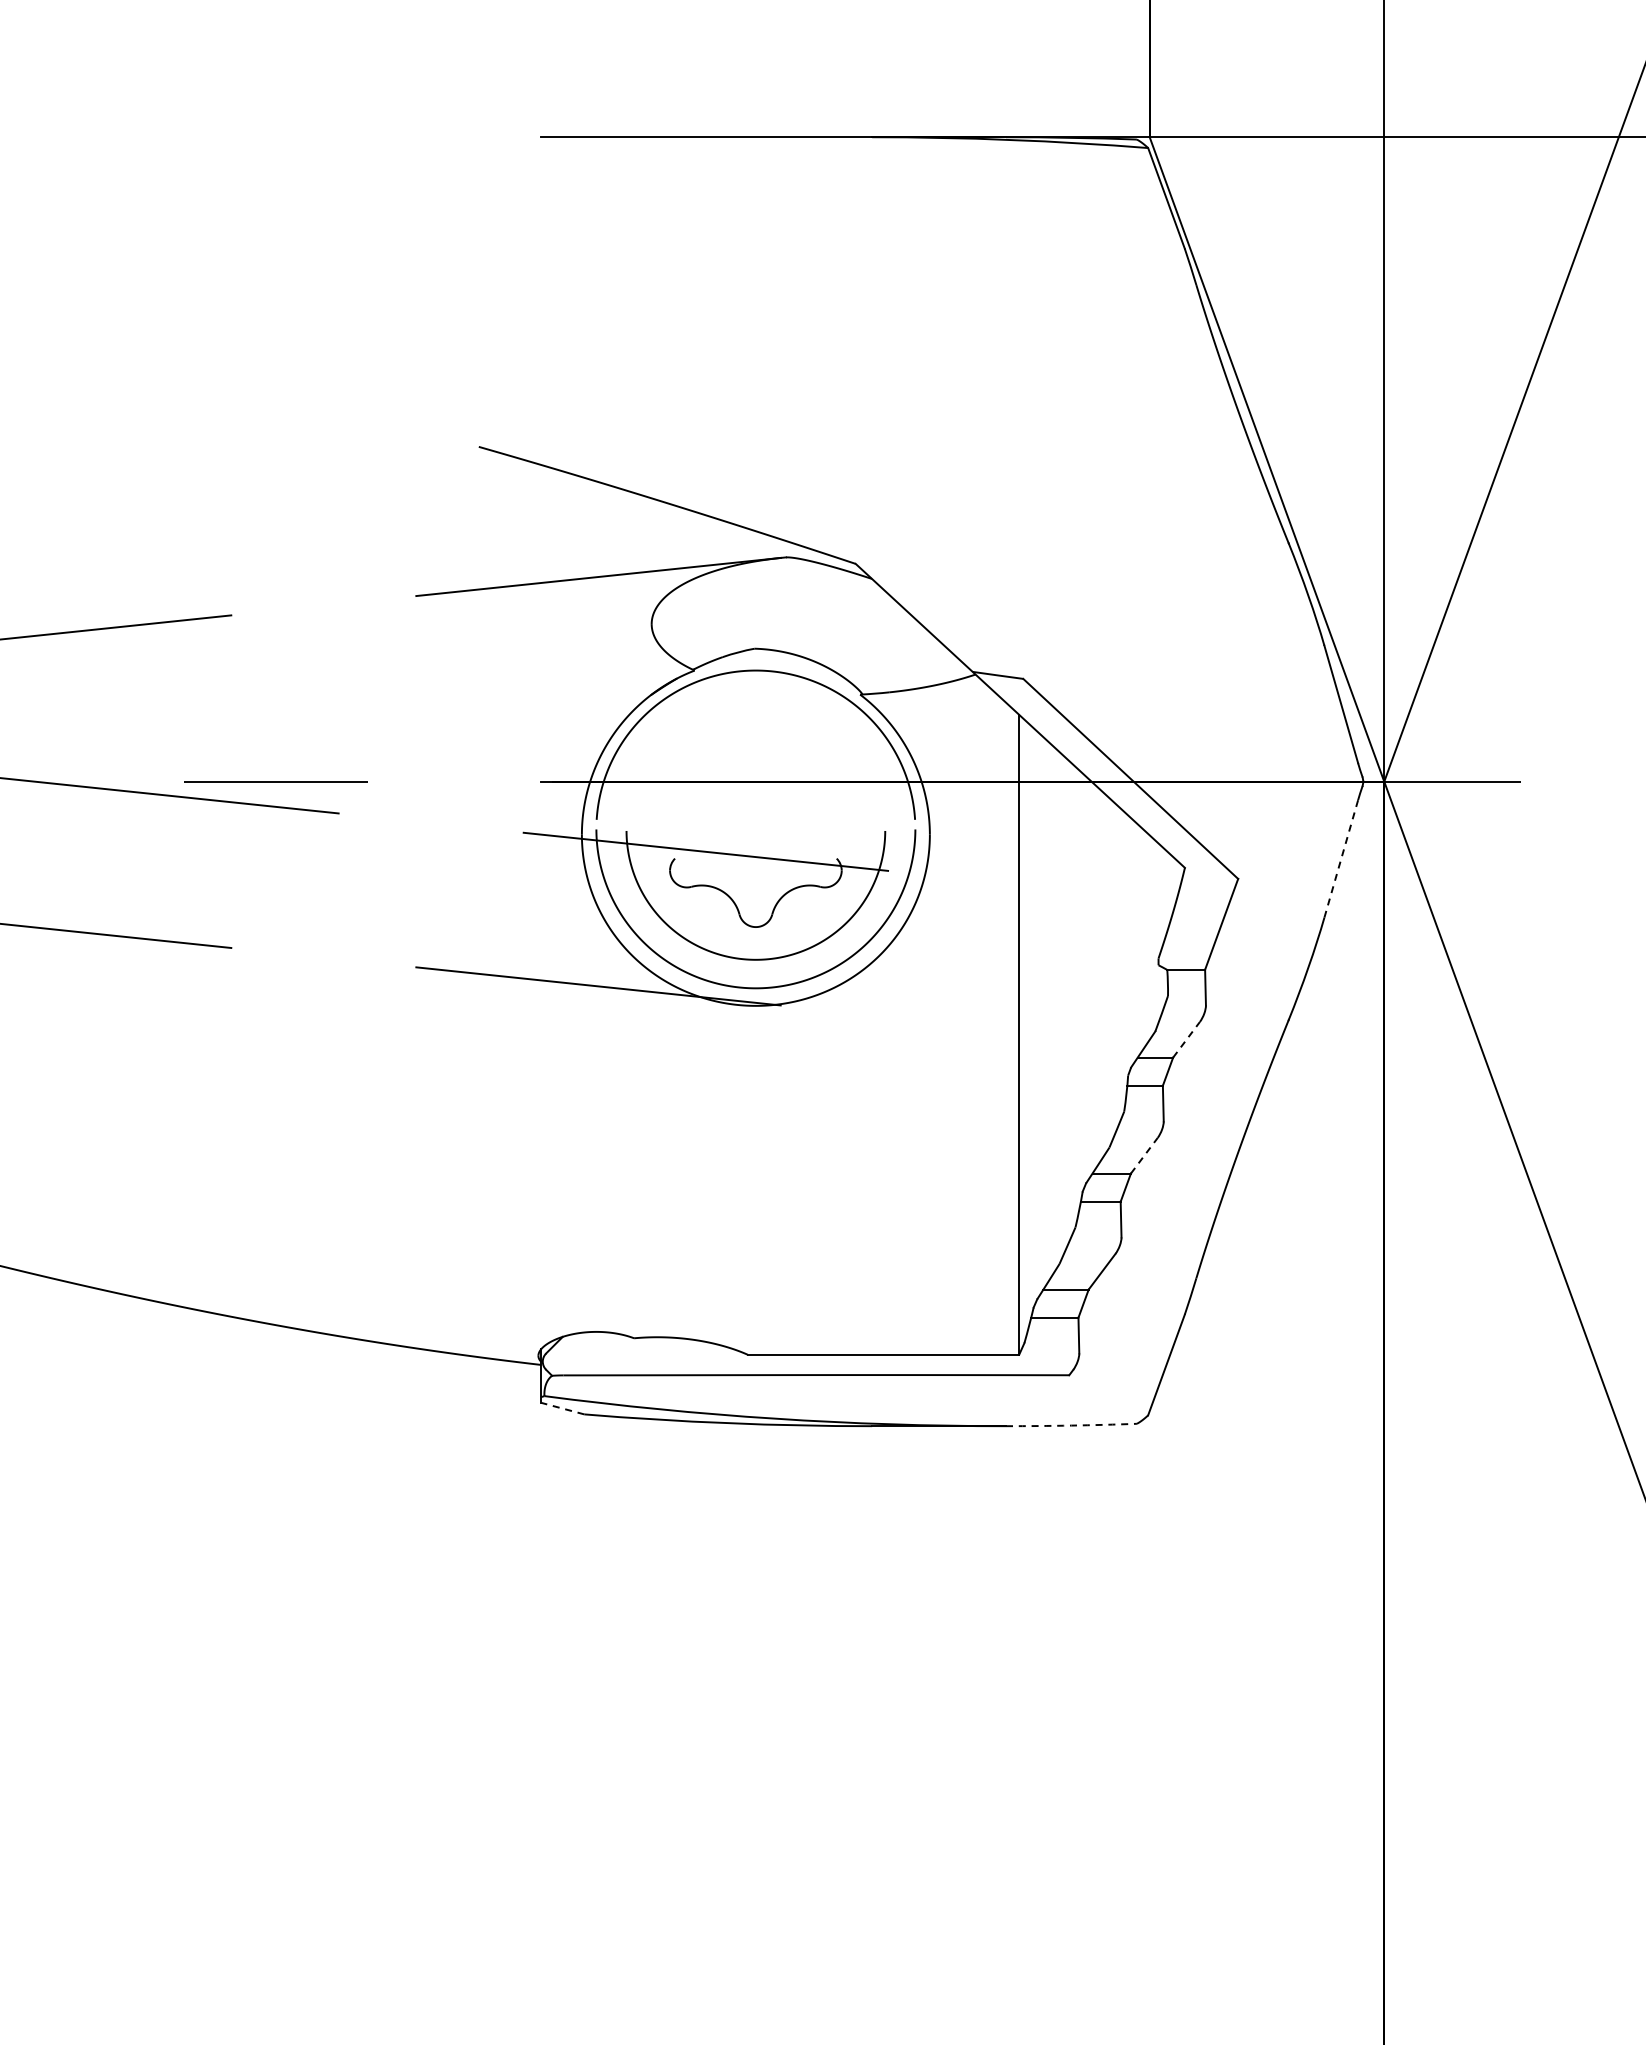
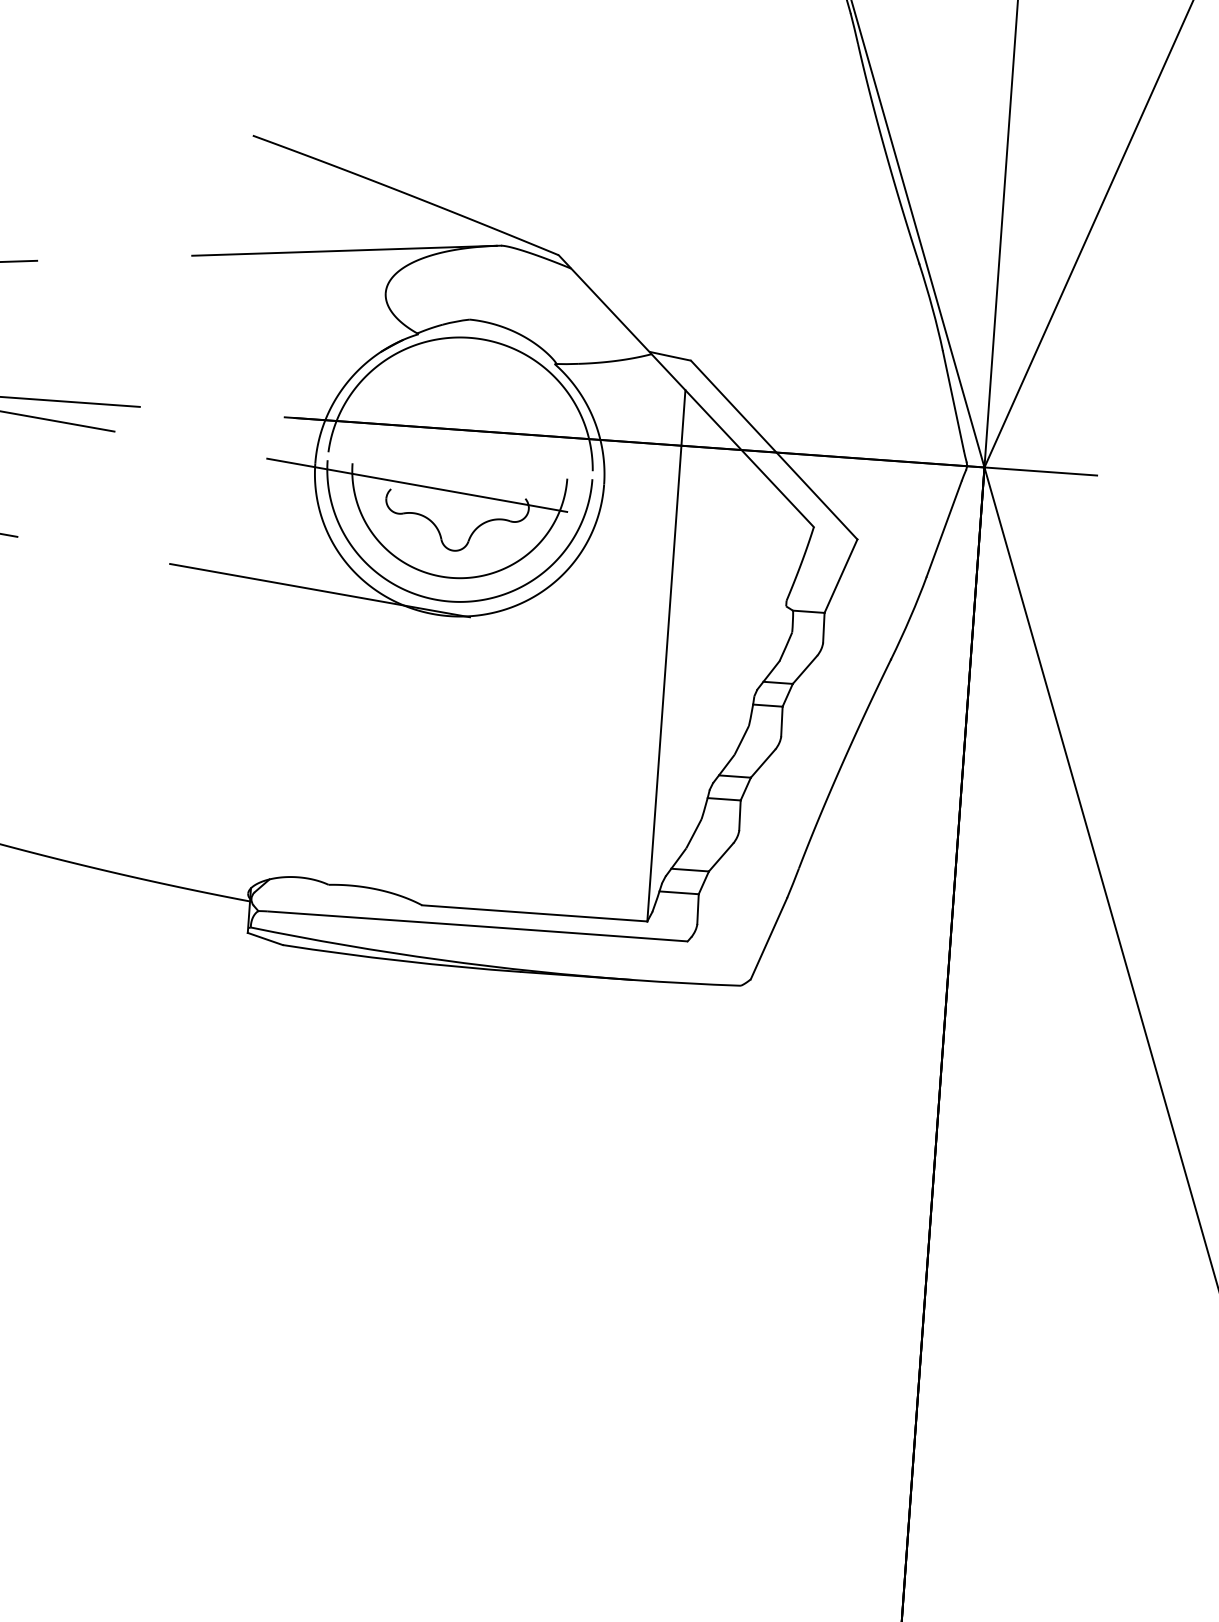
line: (1341, 858) -> (944, 528), dashed -> solid
line: (1186, 1039) -> (804, 669), dashed -> solid
line: (1144, 1155) -> (763, 763), dashed -> solid
line: (562, 1408) -> (265, 938), dashed -> solid
arc: (1071, 1425) -> (686, 983), dashed -> solid

